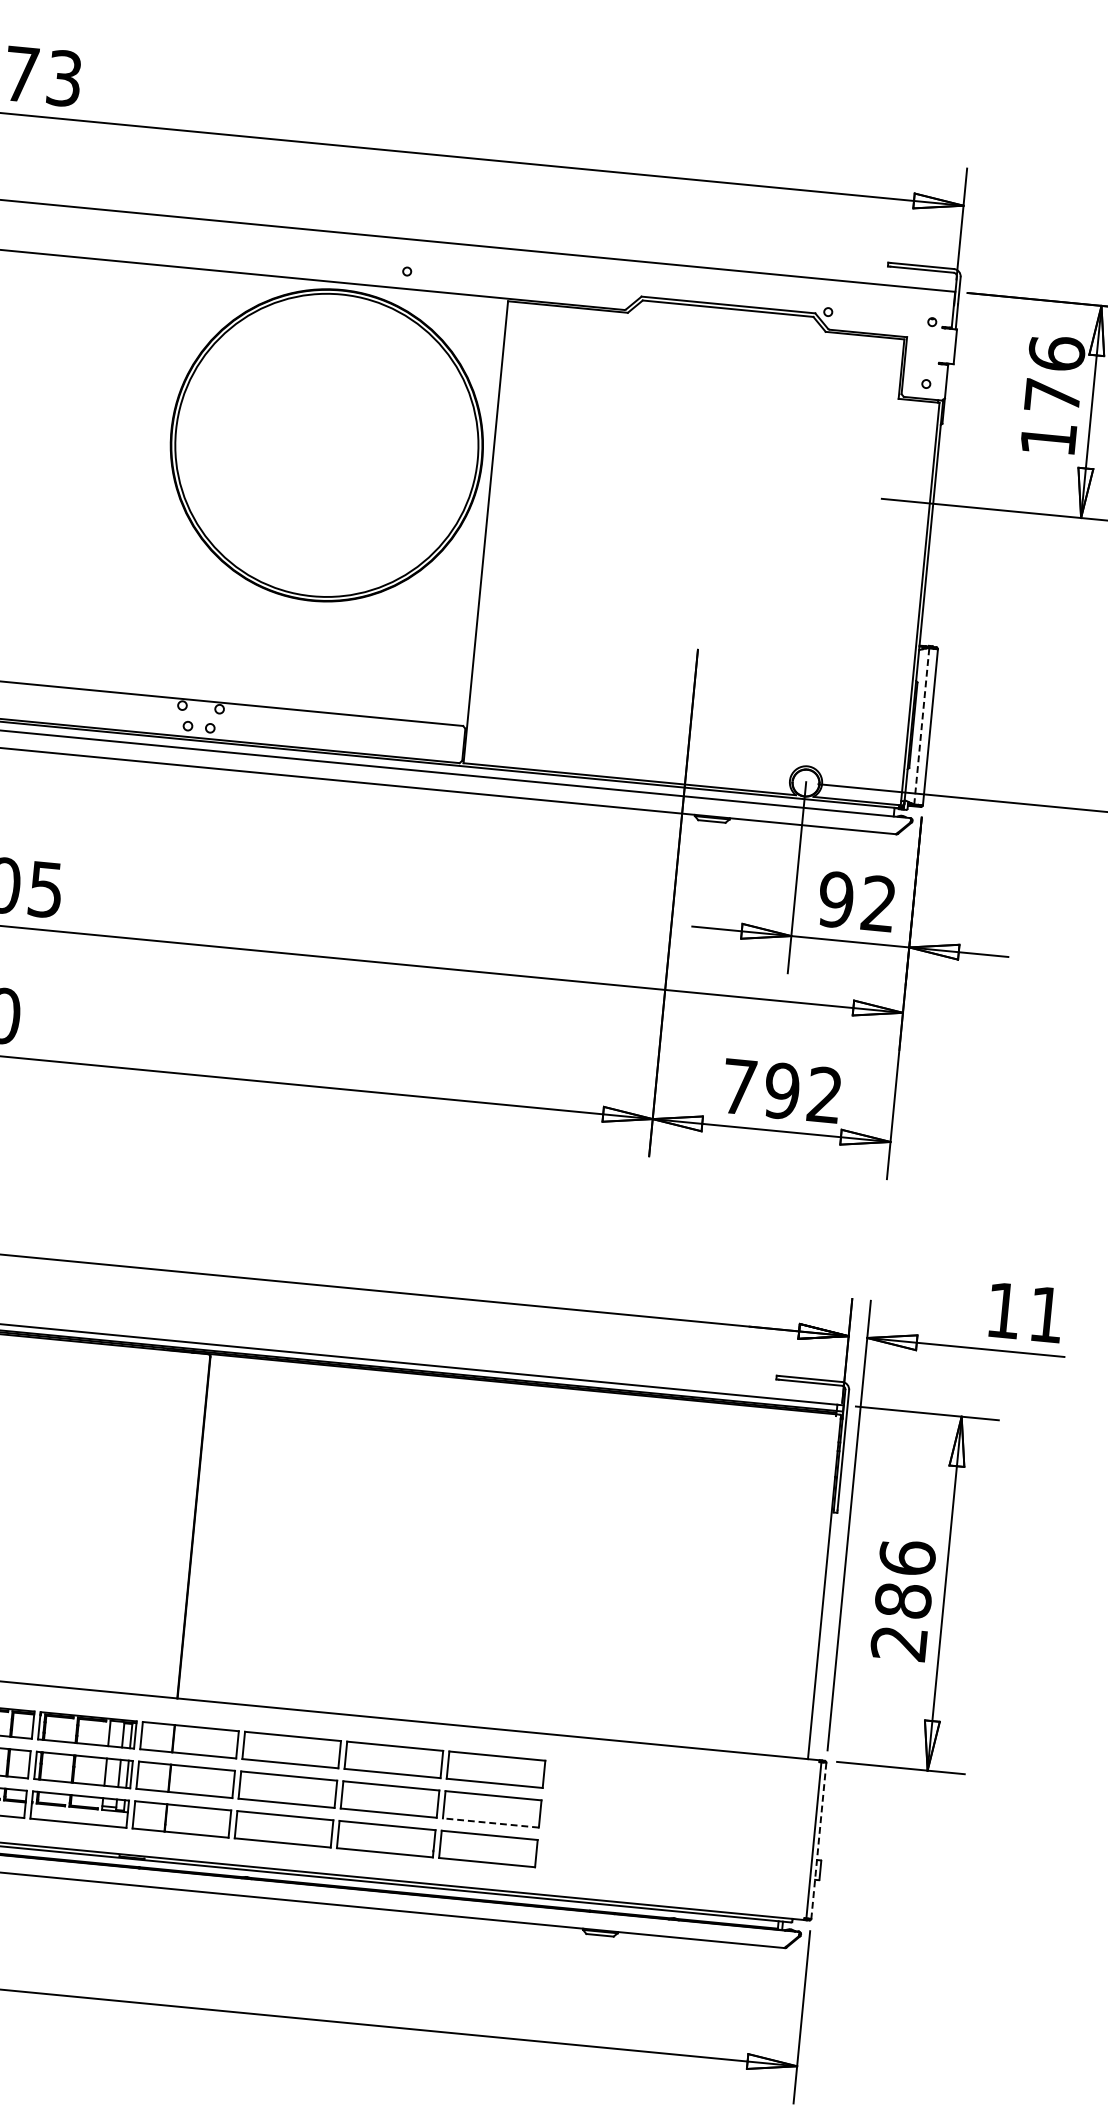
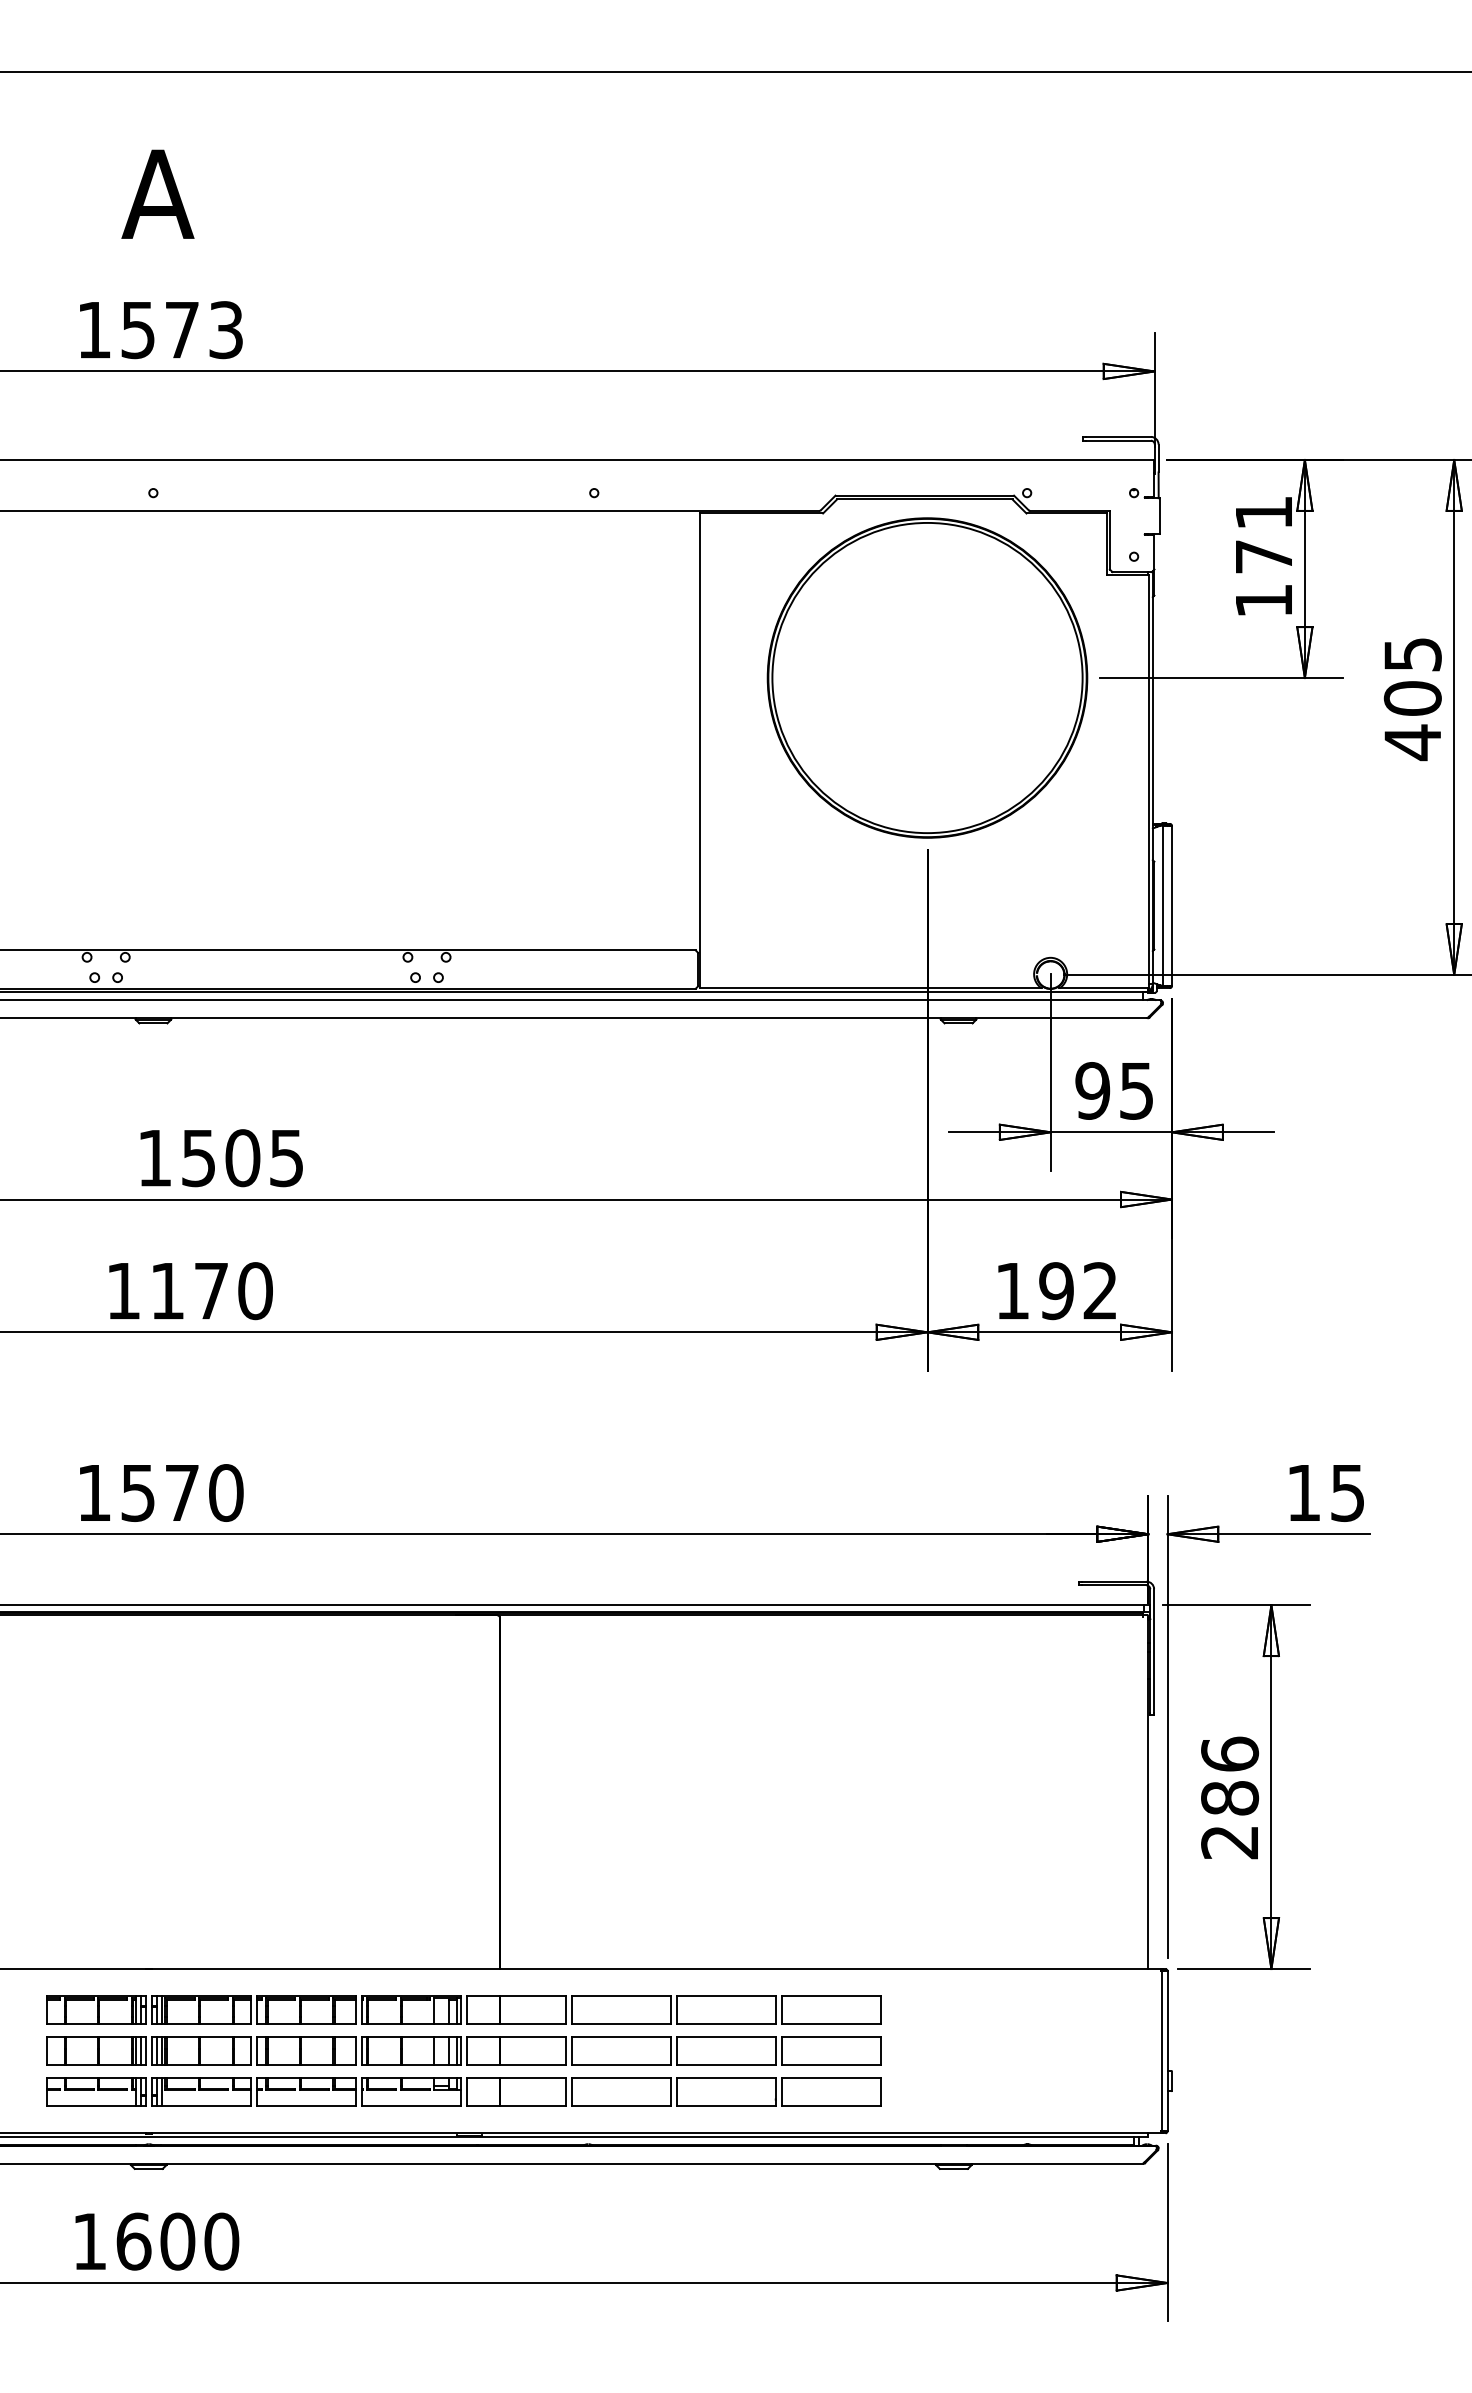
text: (1057, 353) -> (1264, 512), 176 -> 171
part: (326, 444) -> (927, 677), moved
line: (922, 726) -> (1163, 906), dashed -> solid
text: (878, 903) -> (1136, 1090), 92 -> 95
text: (739, 1087) -> (1012, 1291), 792 -> 192
text: (1046, 1315) -> (1347, 1493), 11 -> 15
line: (490, 1823) -> (831, 2065), dashed -> solid
line: (818, 1841) -> (1167, 2051), dashed -> solid

